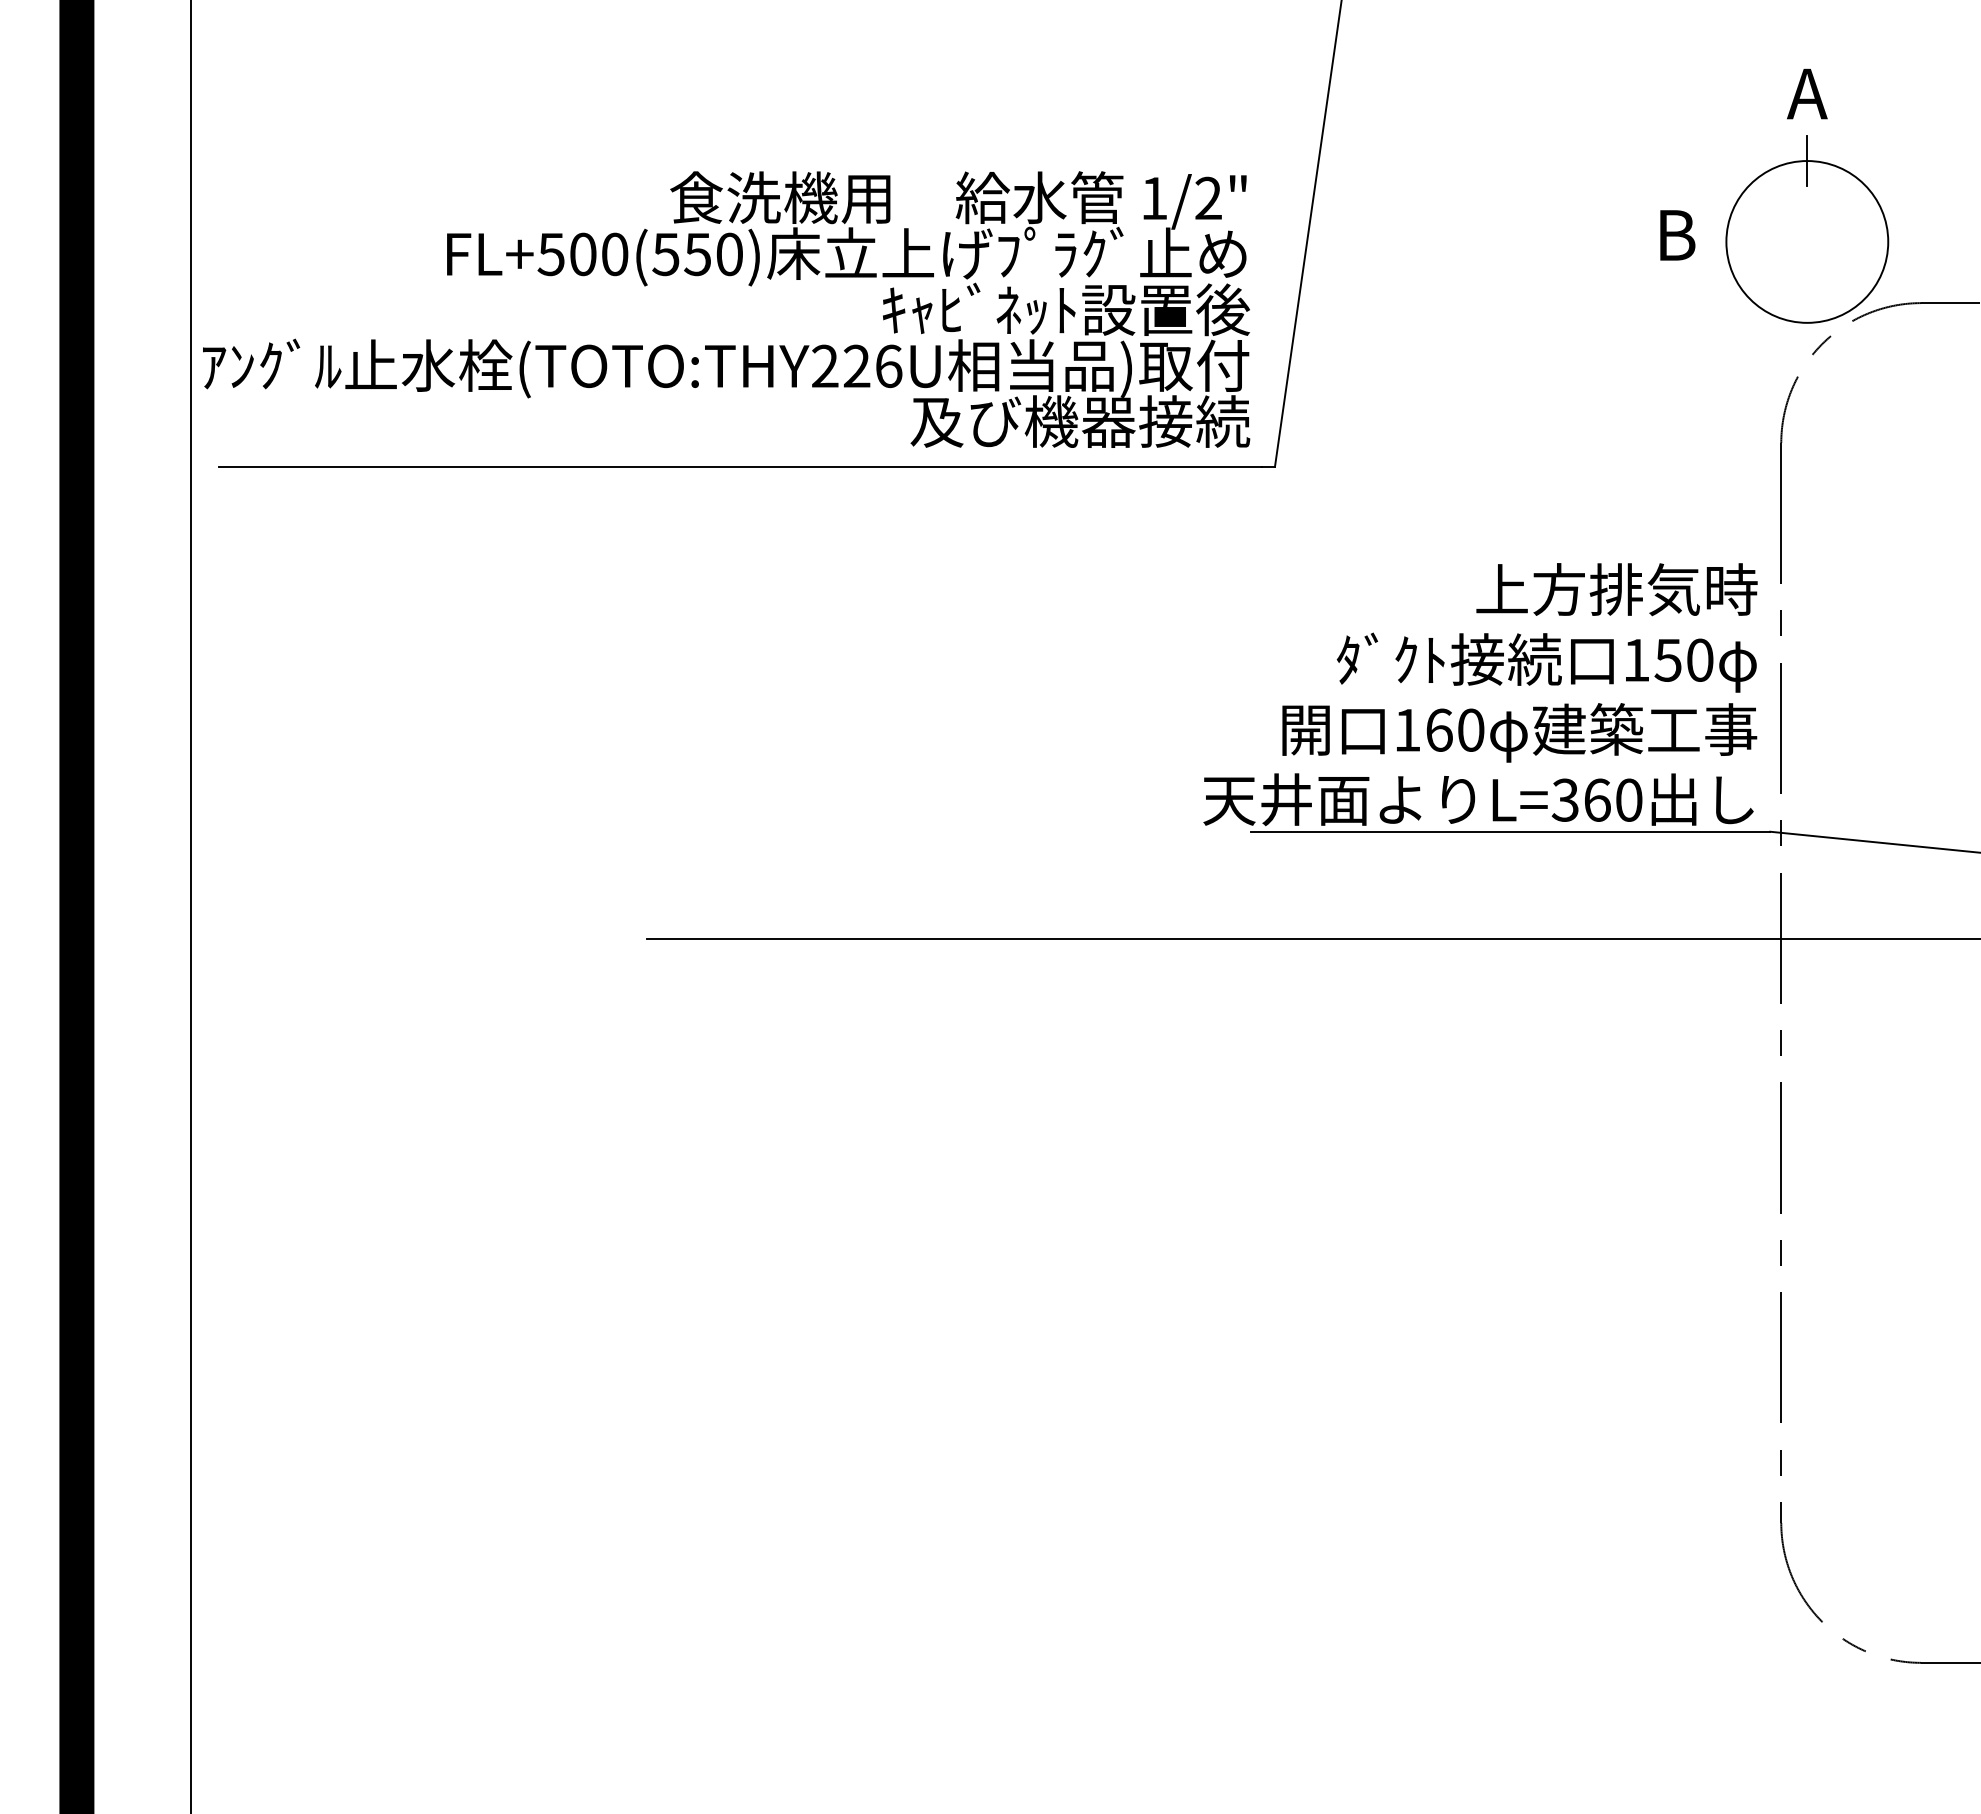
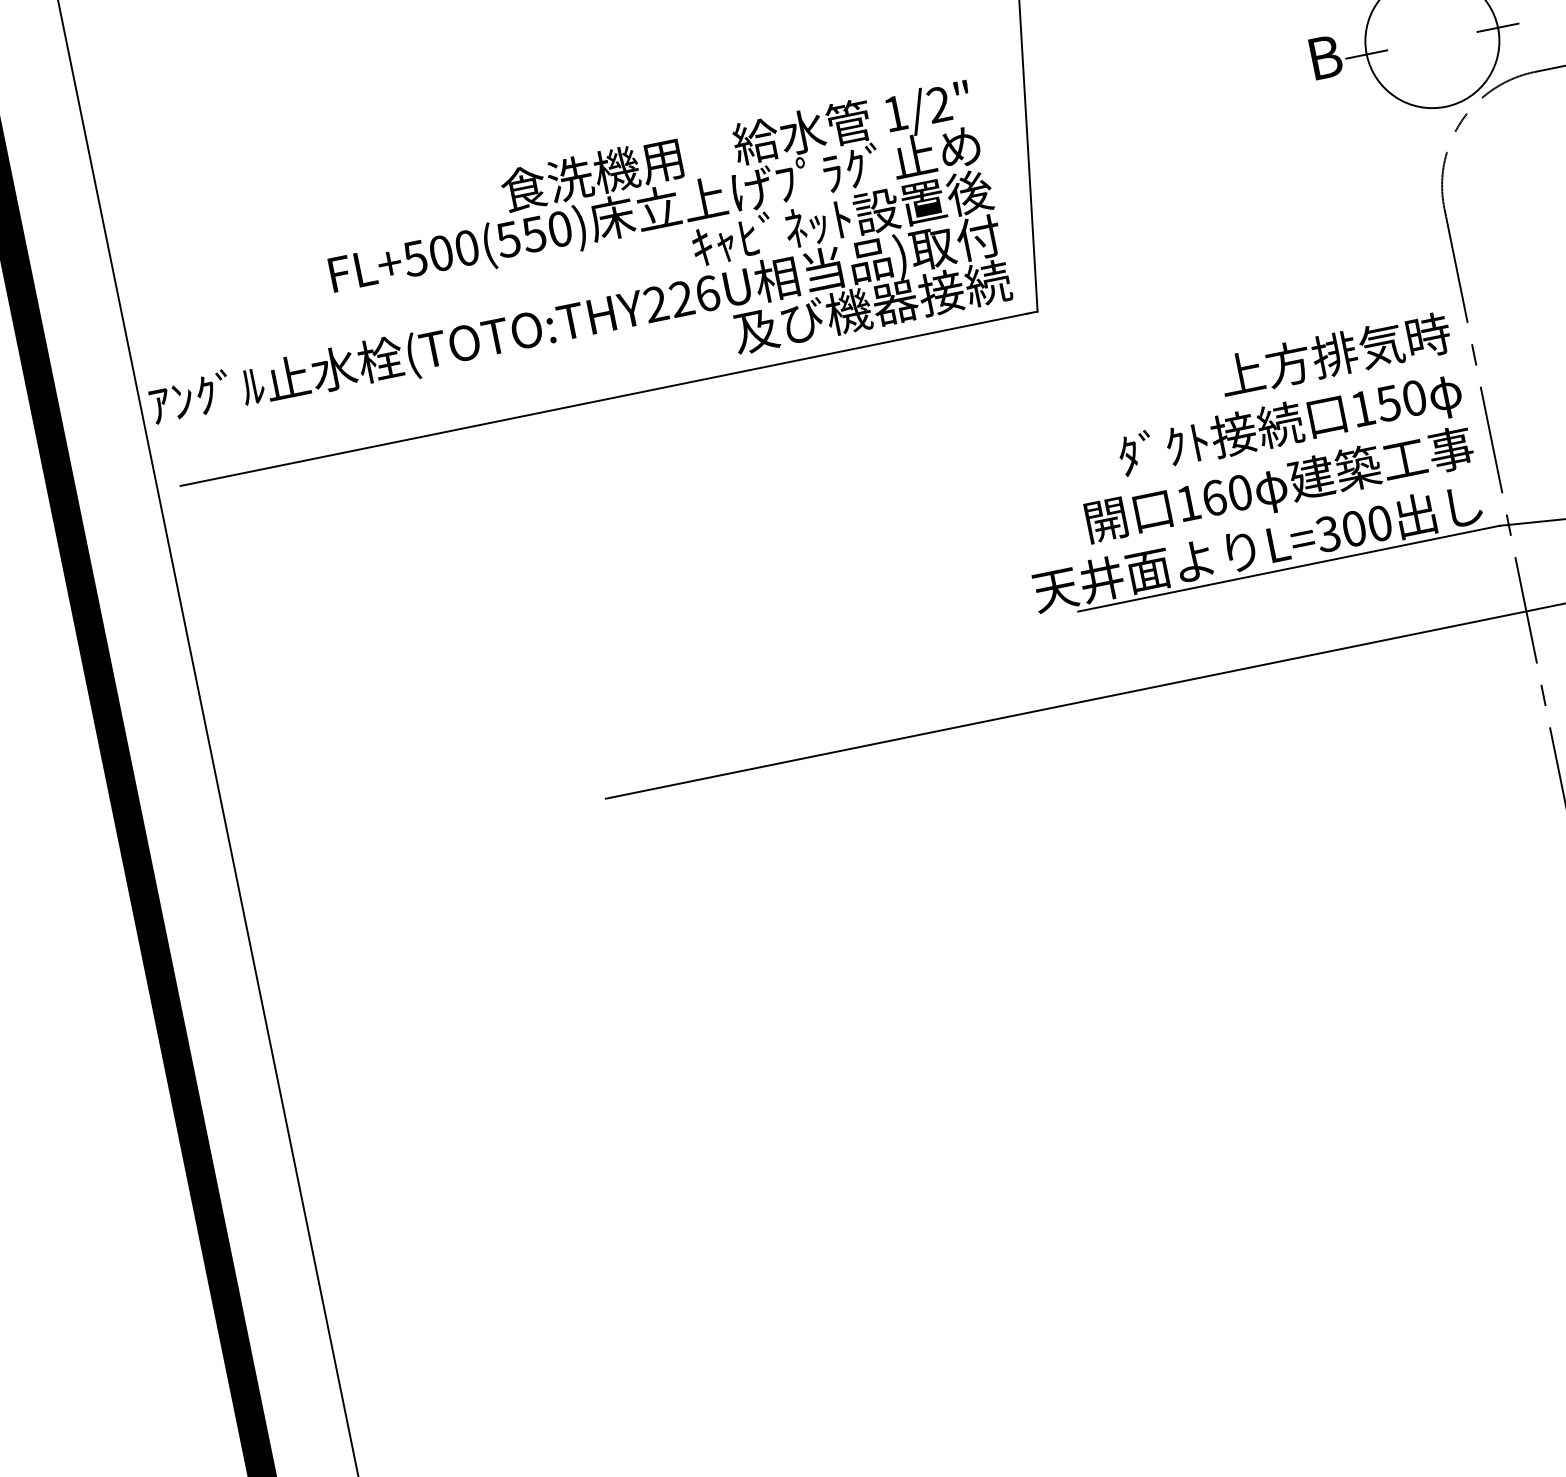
line: (1726, 241) -> (1366, 54), added
line: (1888, 241) -> (1498, 27), added
text: (1597, 799) -> (1354, 528), L=360 -> L=300

